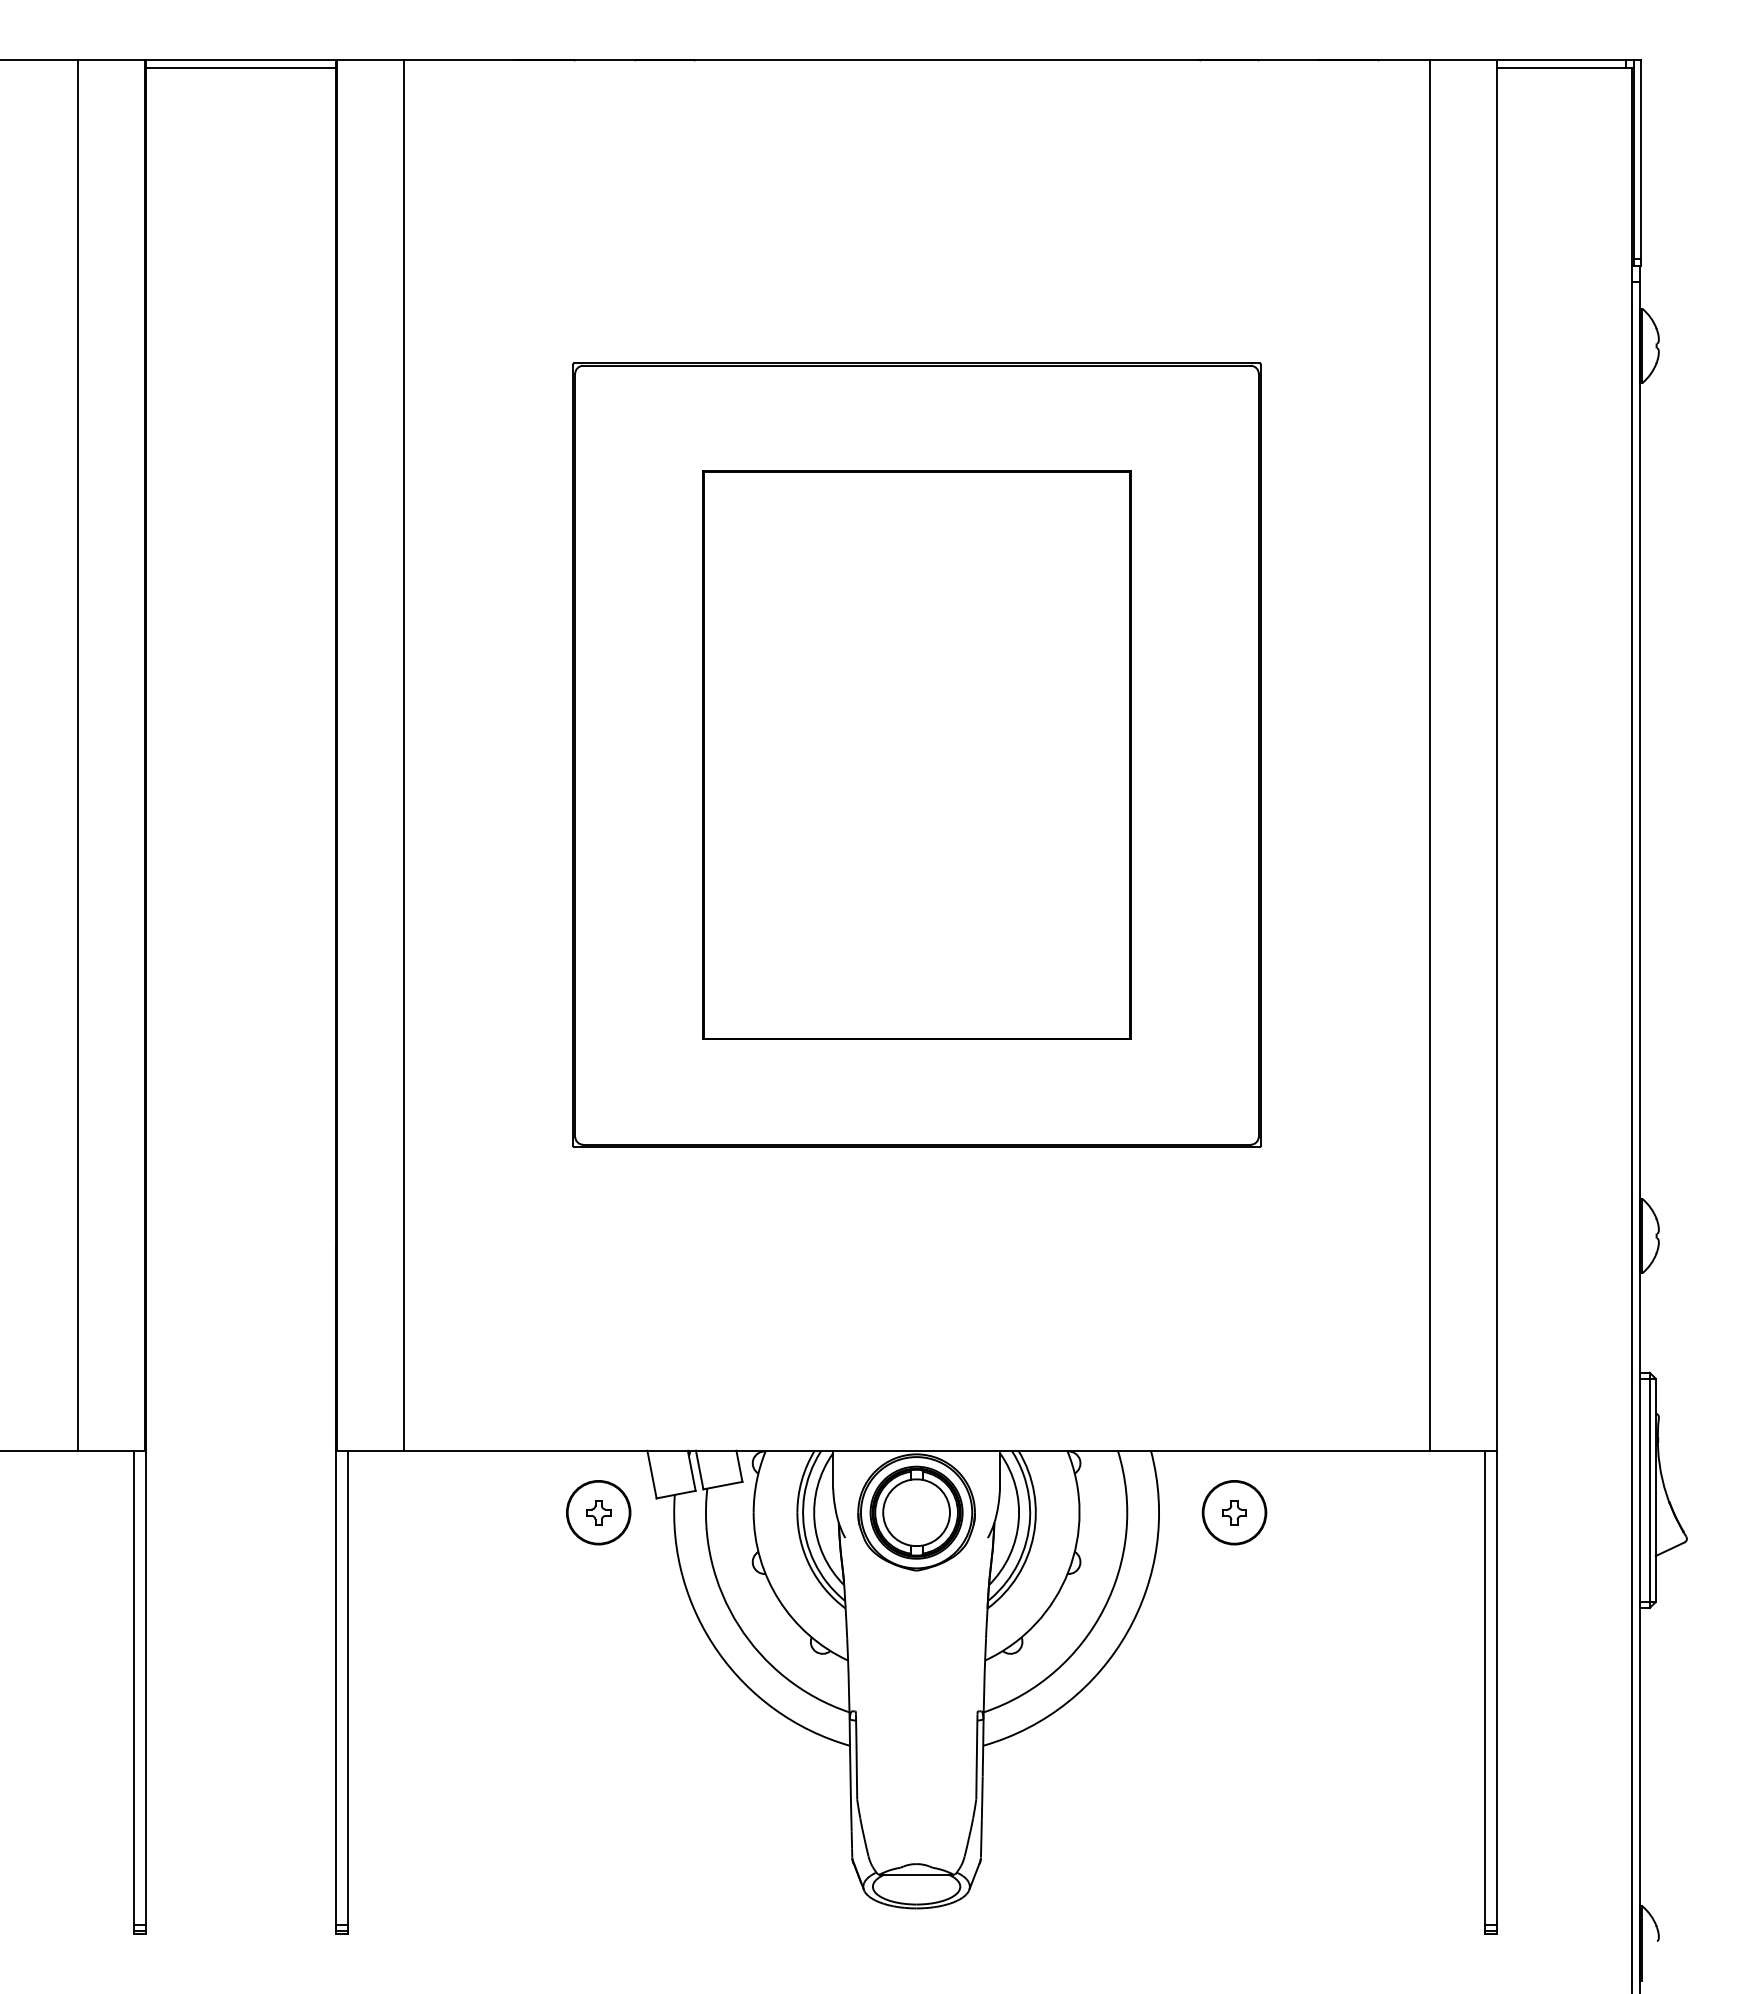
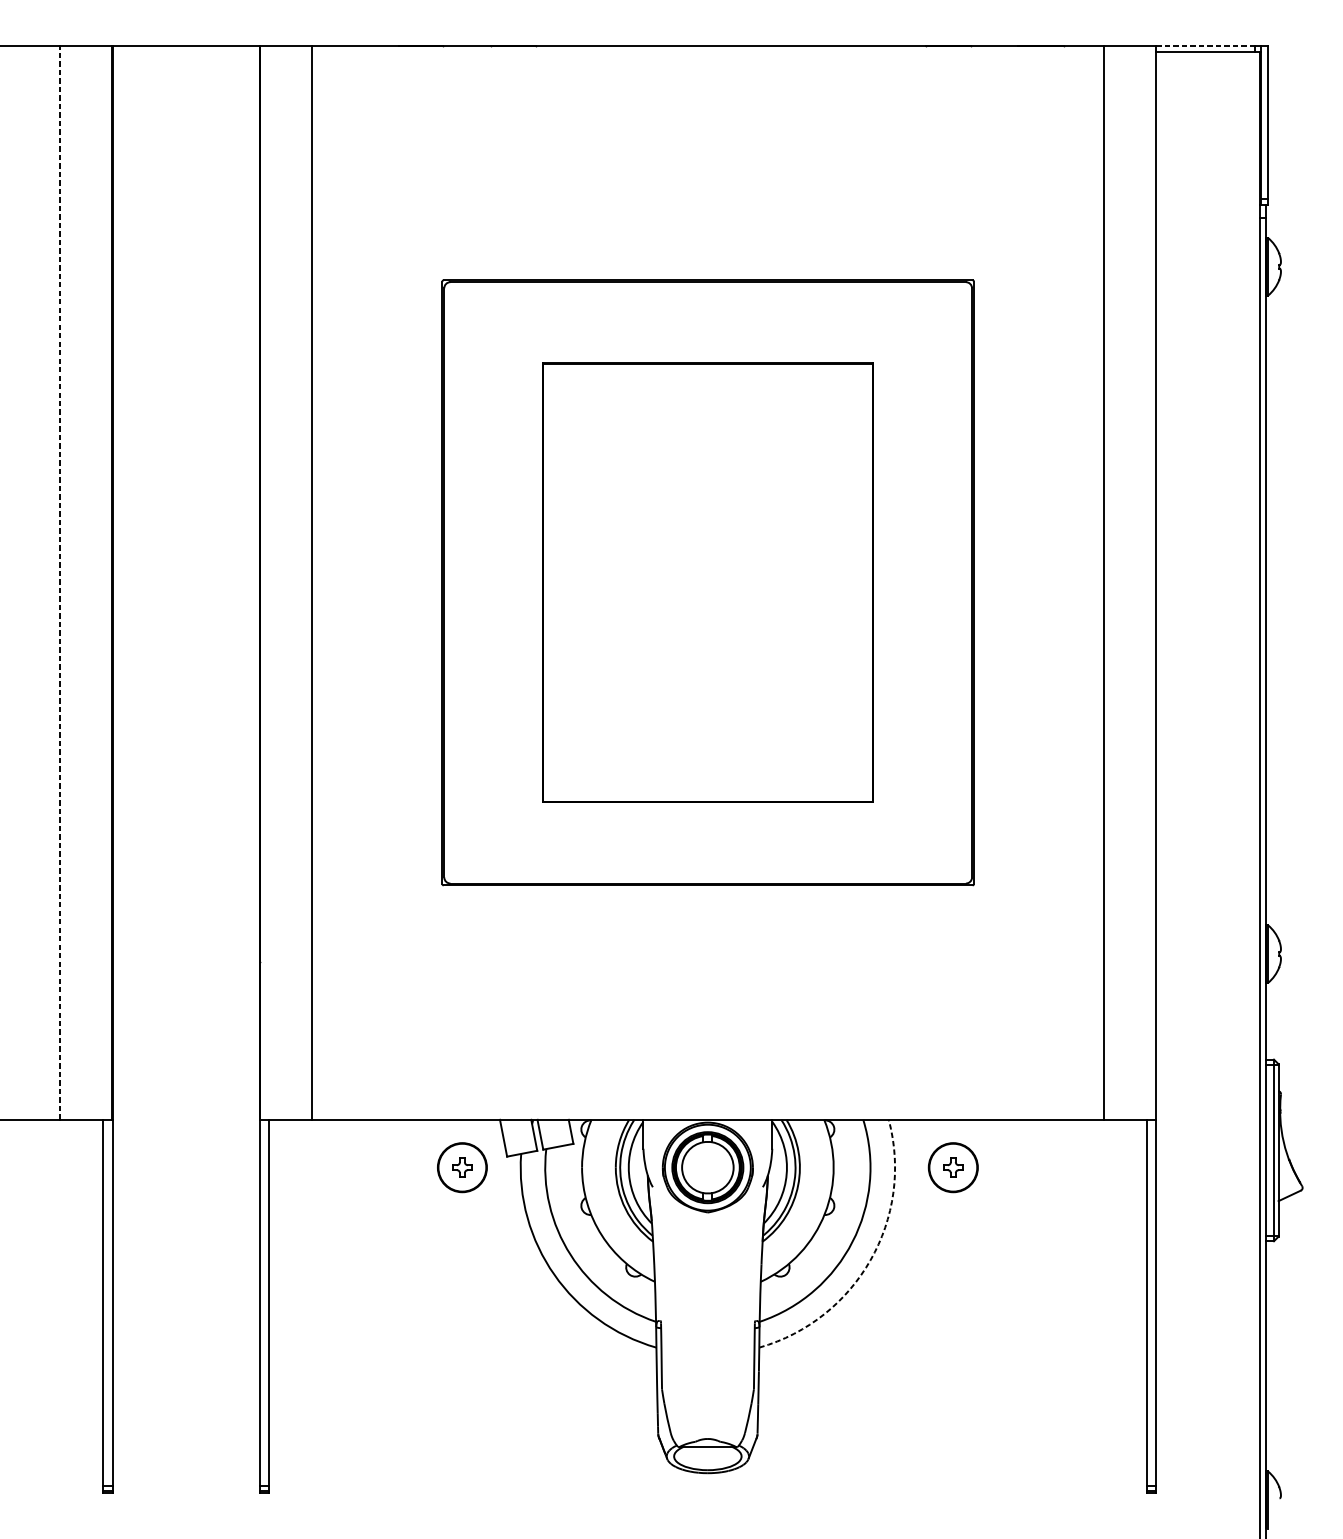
line: (1561, 59) -> (1205, 45), solid -> dashed
line: (240, 67) -> (185, 51), removed
line: (77, 754) -> (59, 582), solid -> dashed
arc: (1127, 1632) -> (870, 1260), solid -> dashed

